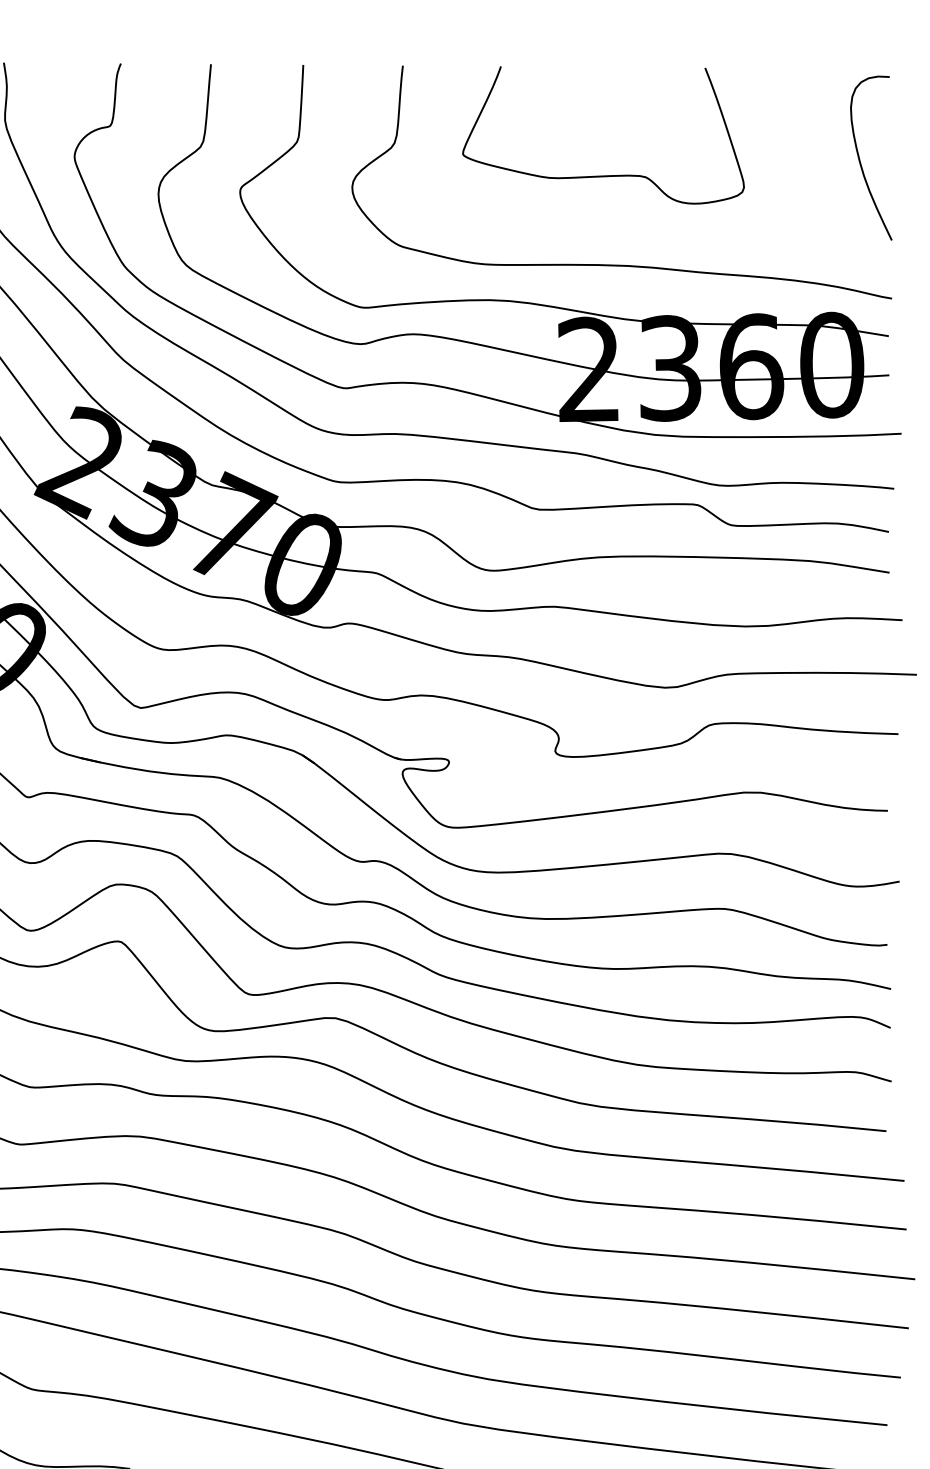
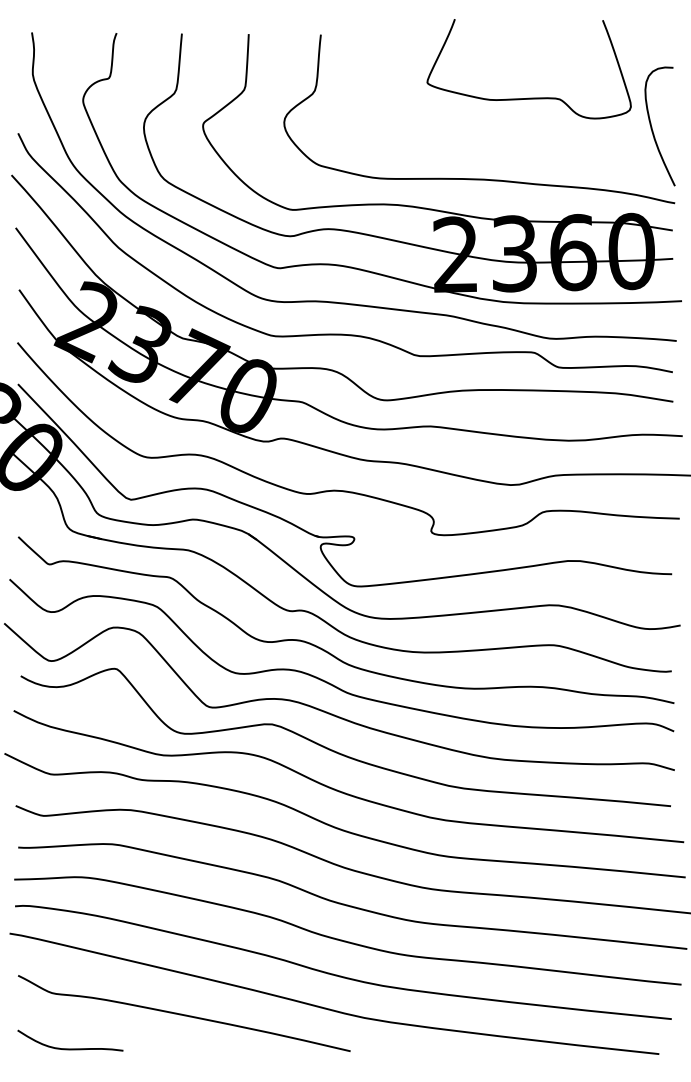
curve: (860, 158) -> (652, 126), moved
curve: (602, 174) -> (528, 97), moved

